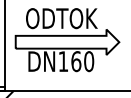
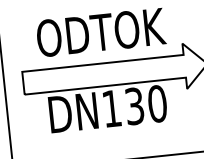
text: (76, 61) -> (135, 106), DN160 -> DN130

